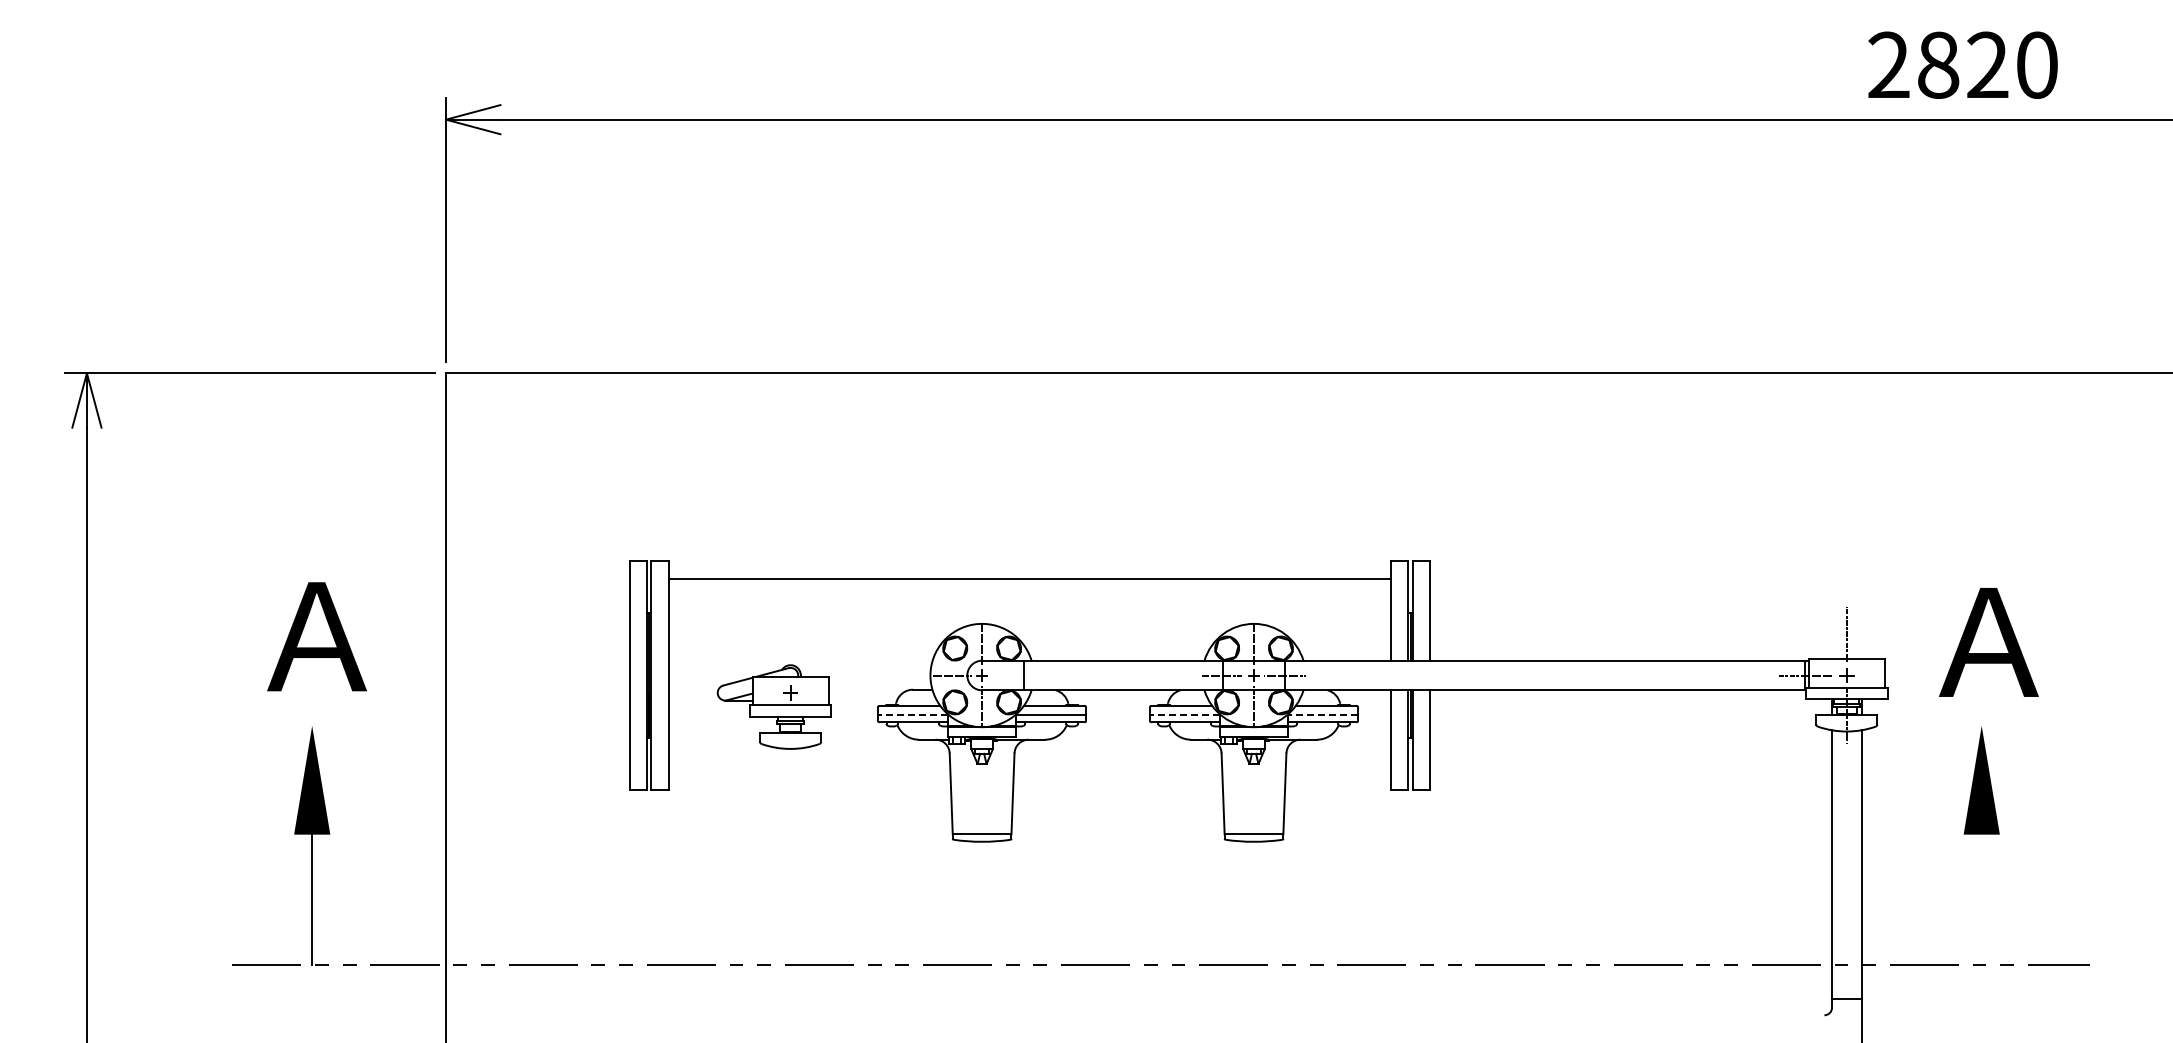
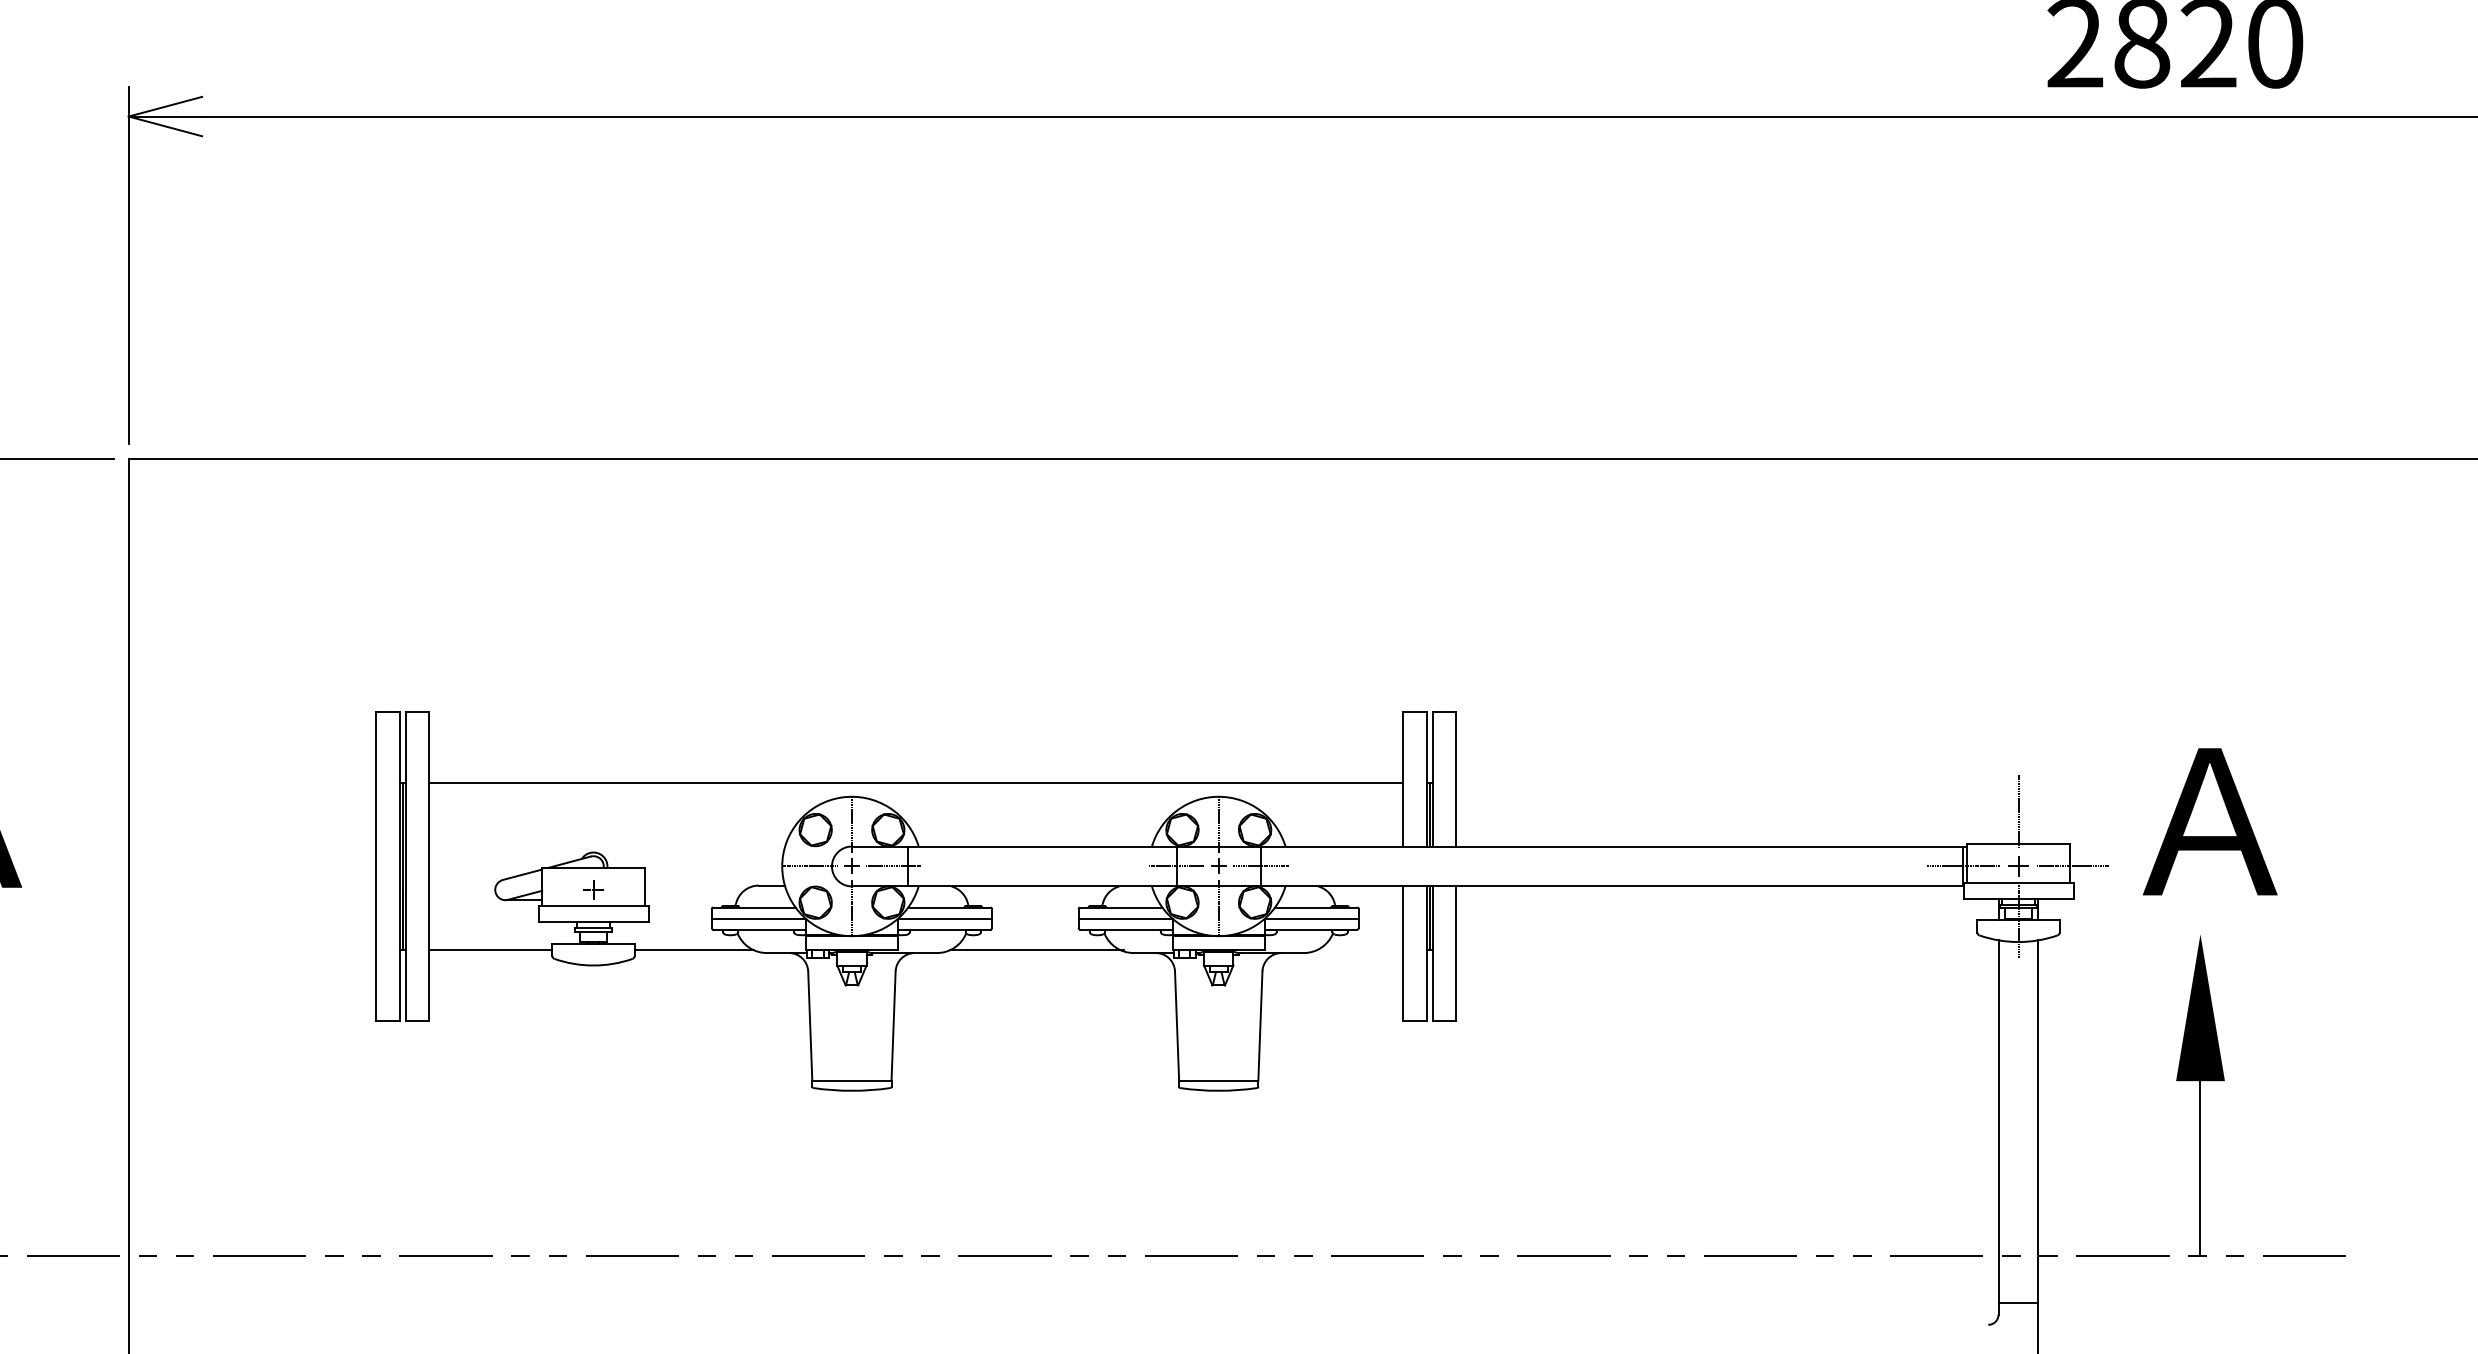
line: (1029, 579) -> (915, 782), moved
line: (1012, 675) -> (892, 866), added
line: (1887, 675) -> (2073, 866), added
line: (913, 714) -> (759, 919), dashed -> solid
line: (1185, 714) -> (1126, 919), dashed -> solid
line: (1323, 714) -> (1312, 919), dashed -> solid
line: (714, 737) -> (490, 950), added
line: (865, 737) -> (694, 950), added
line: (1118, 737) -> (1035, 950), added
line: (1981, 899) -> (2200, 1168), added

